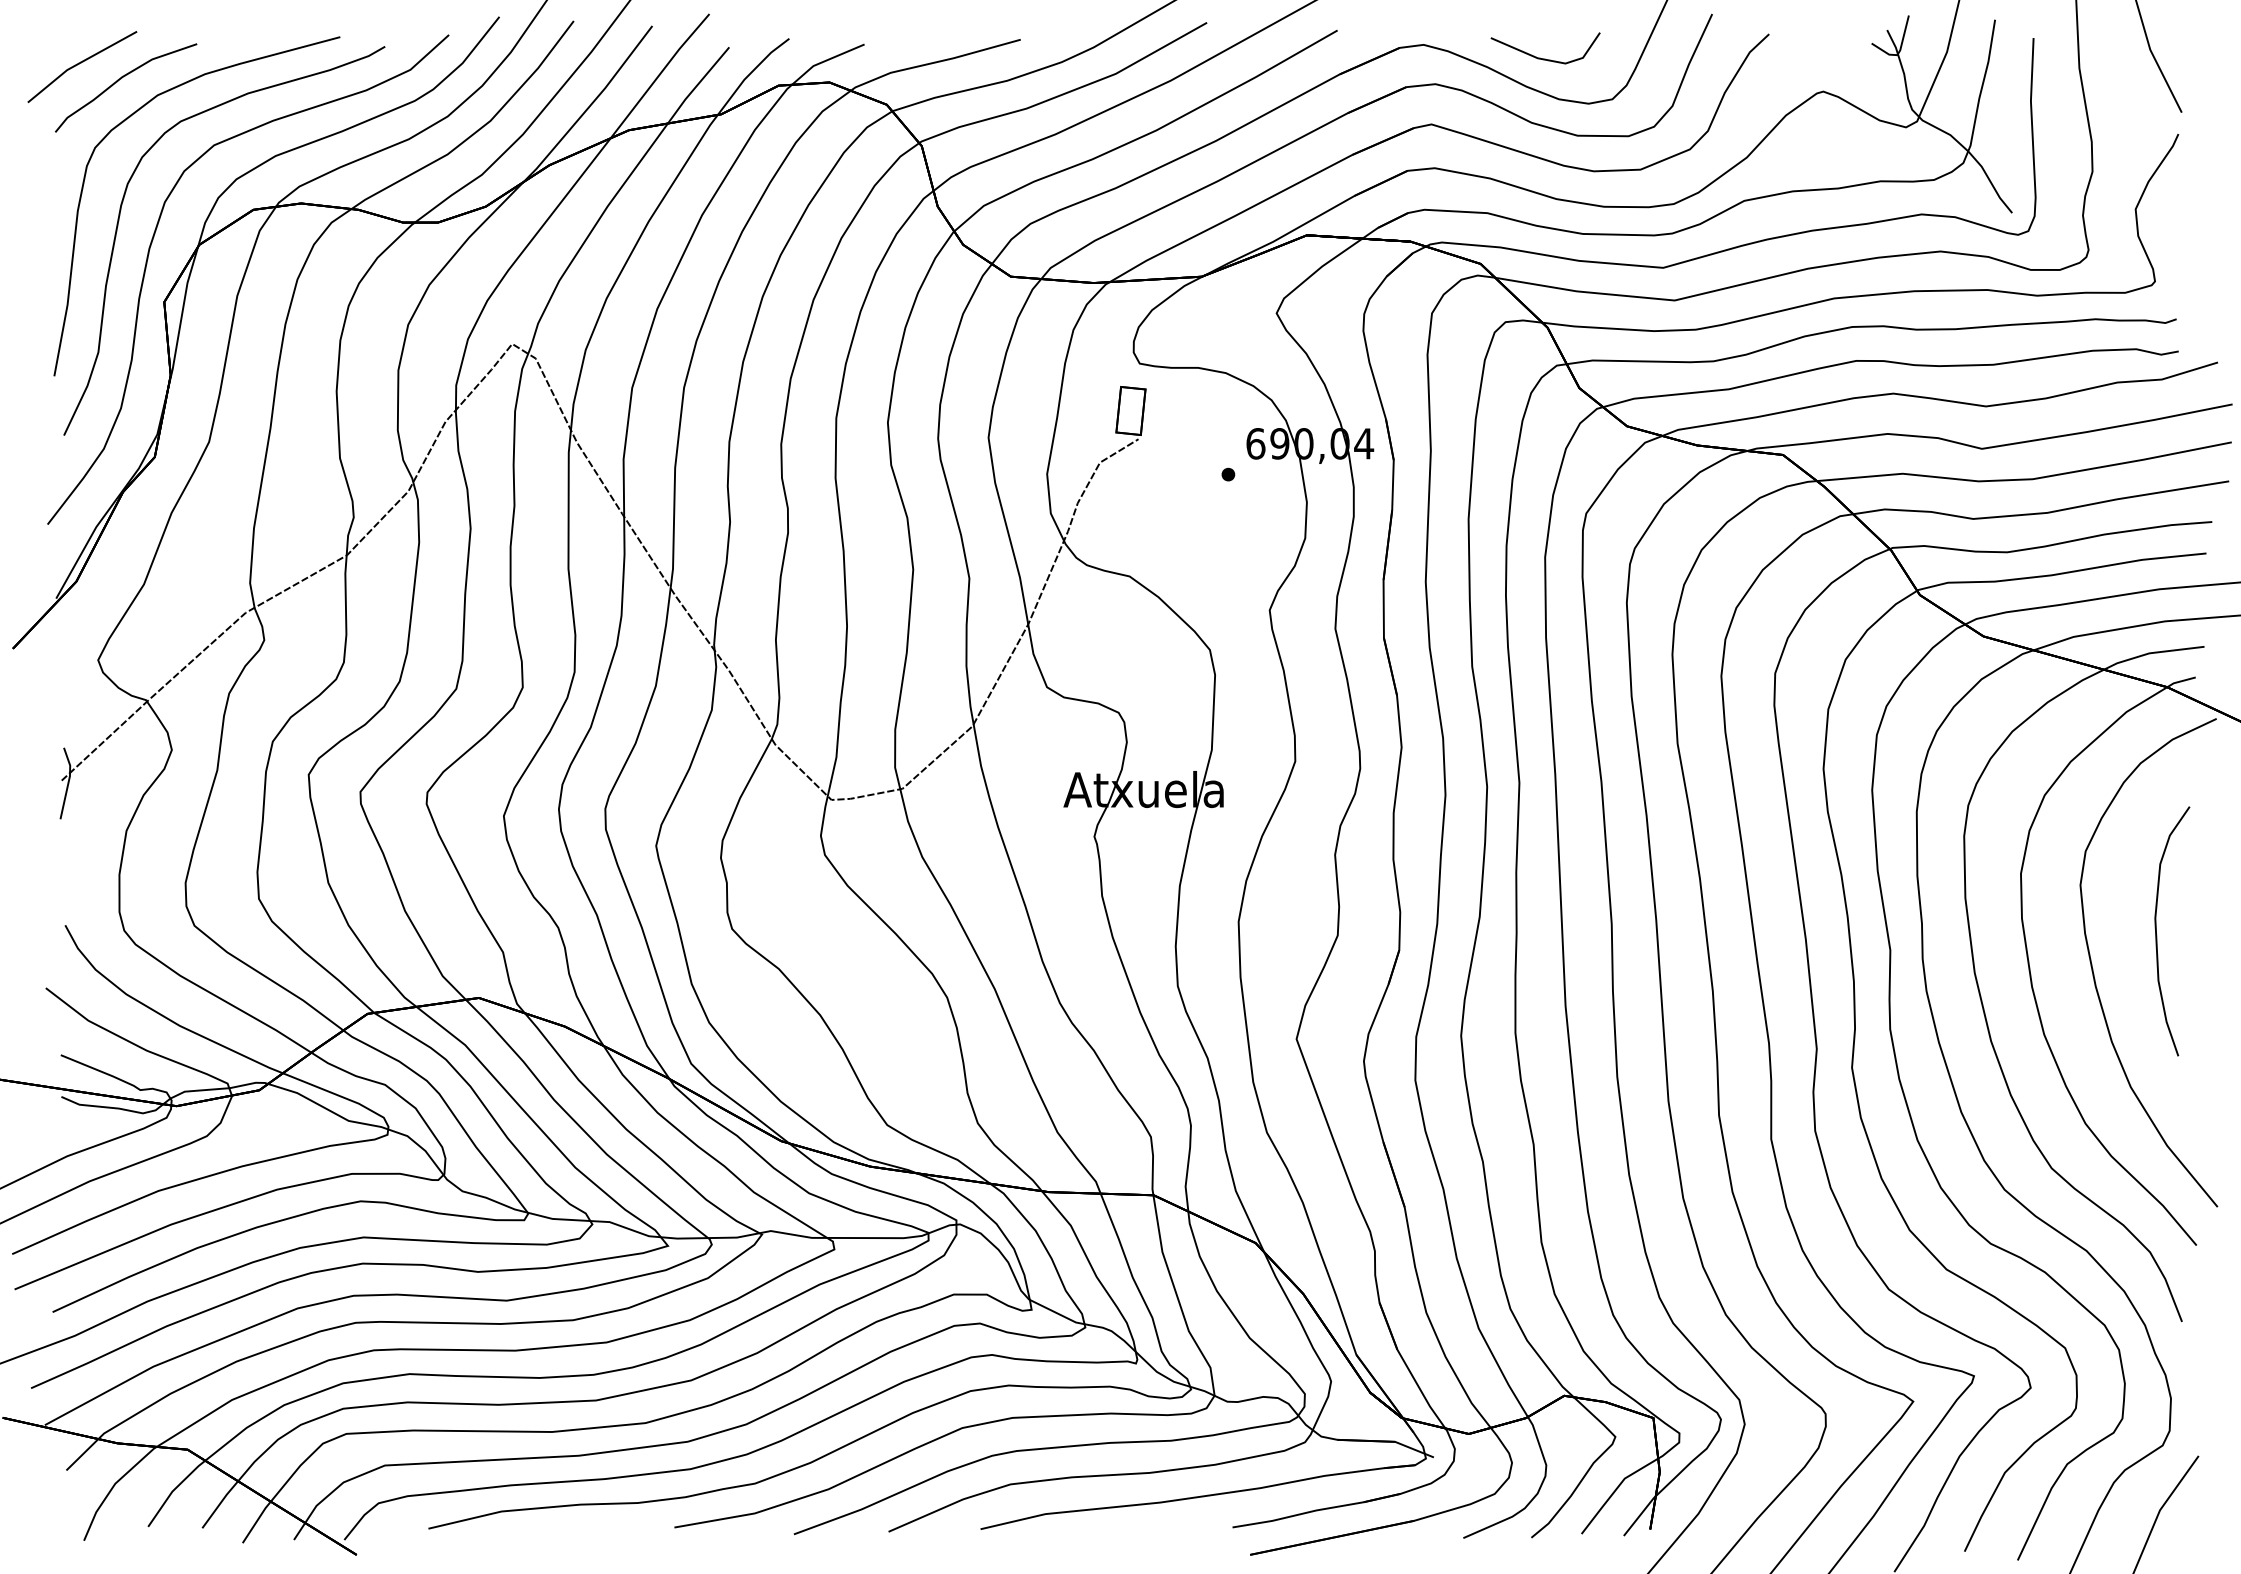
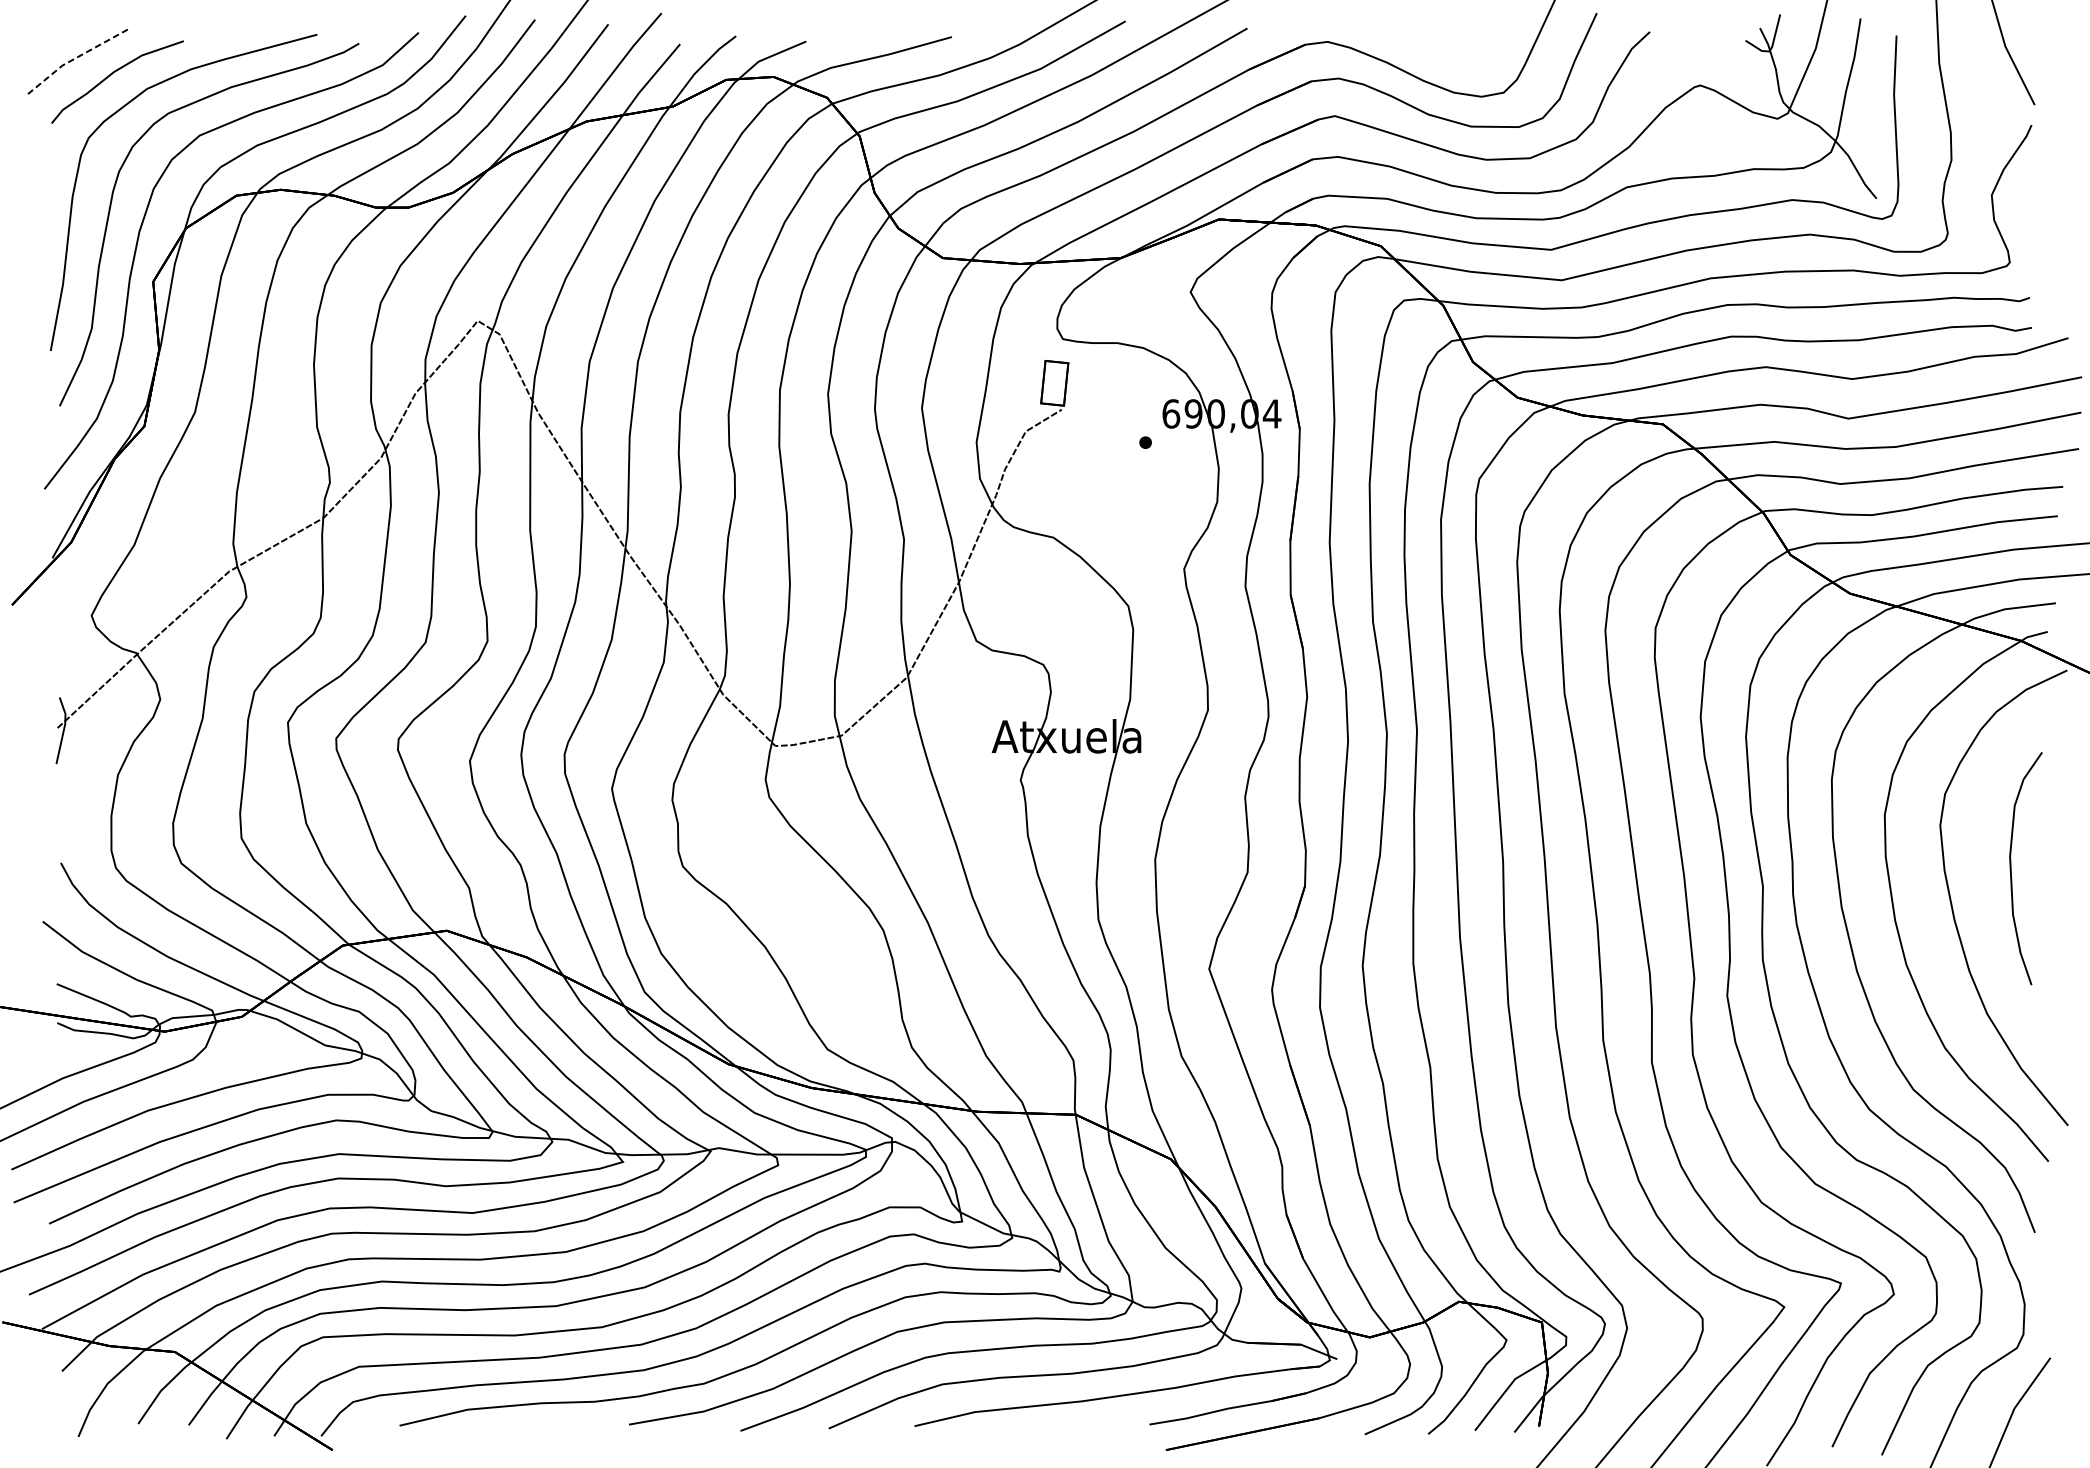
line: (1545, 58) -> (1441, 54), removed
line: (78, 63) -> (73, 59), solid -> dashed

